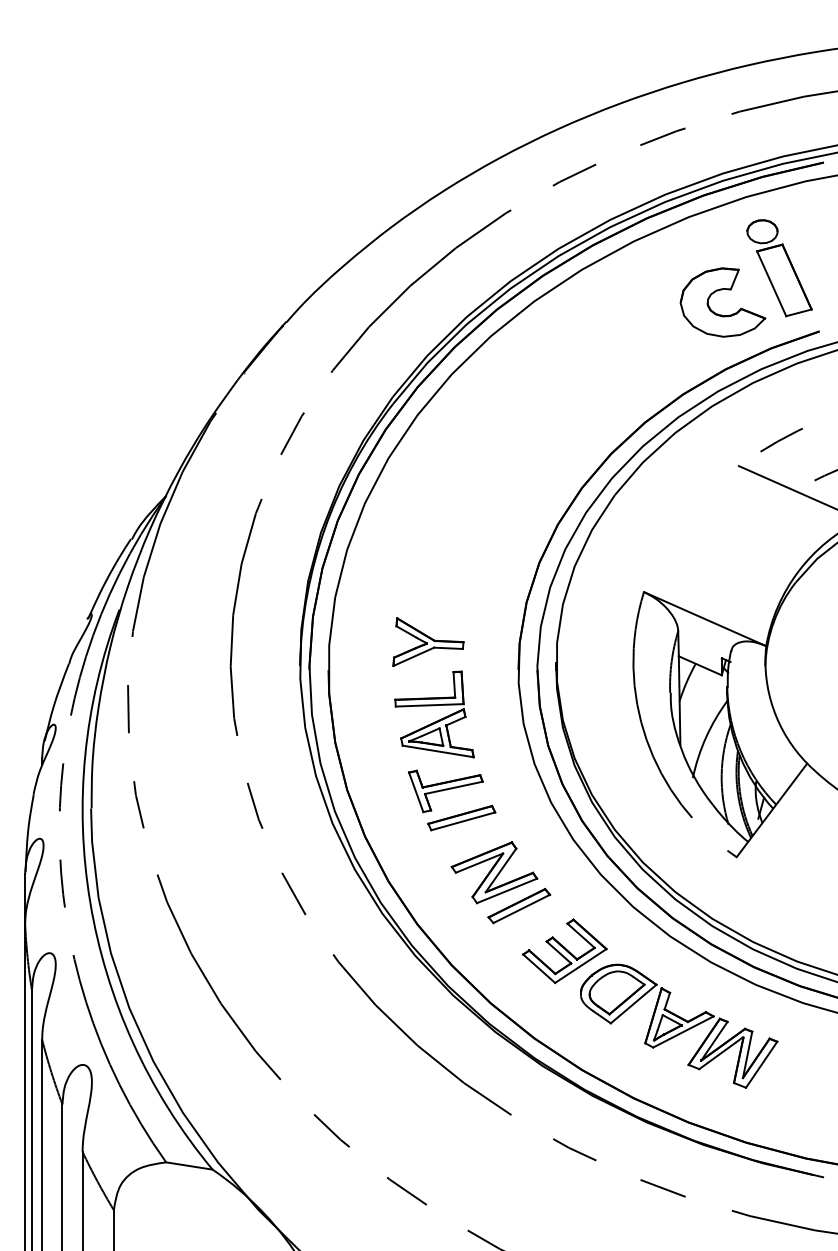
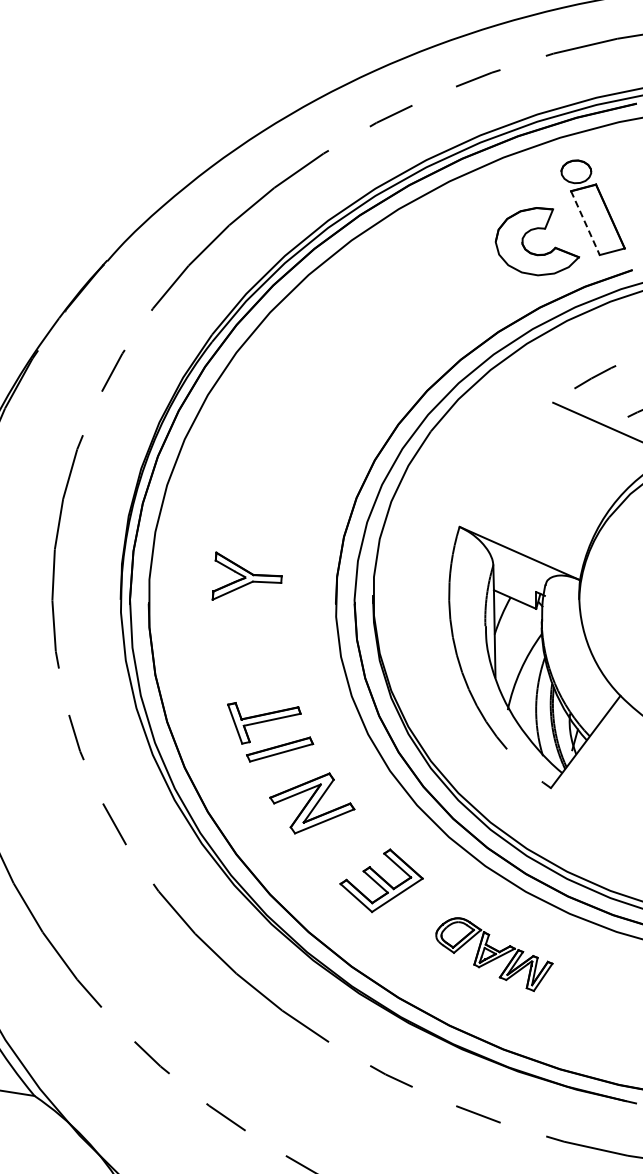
line: (771, 283) -> (585, 222), solid -> dashed
part: (436, 720) -> (255, 653), removed
part: (519, 905) -> (336, 835), removed
part: (679, 1025) -> (494, 953), size x0.6

